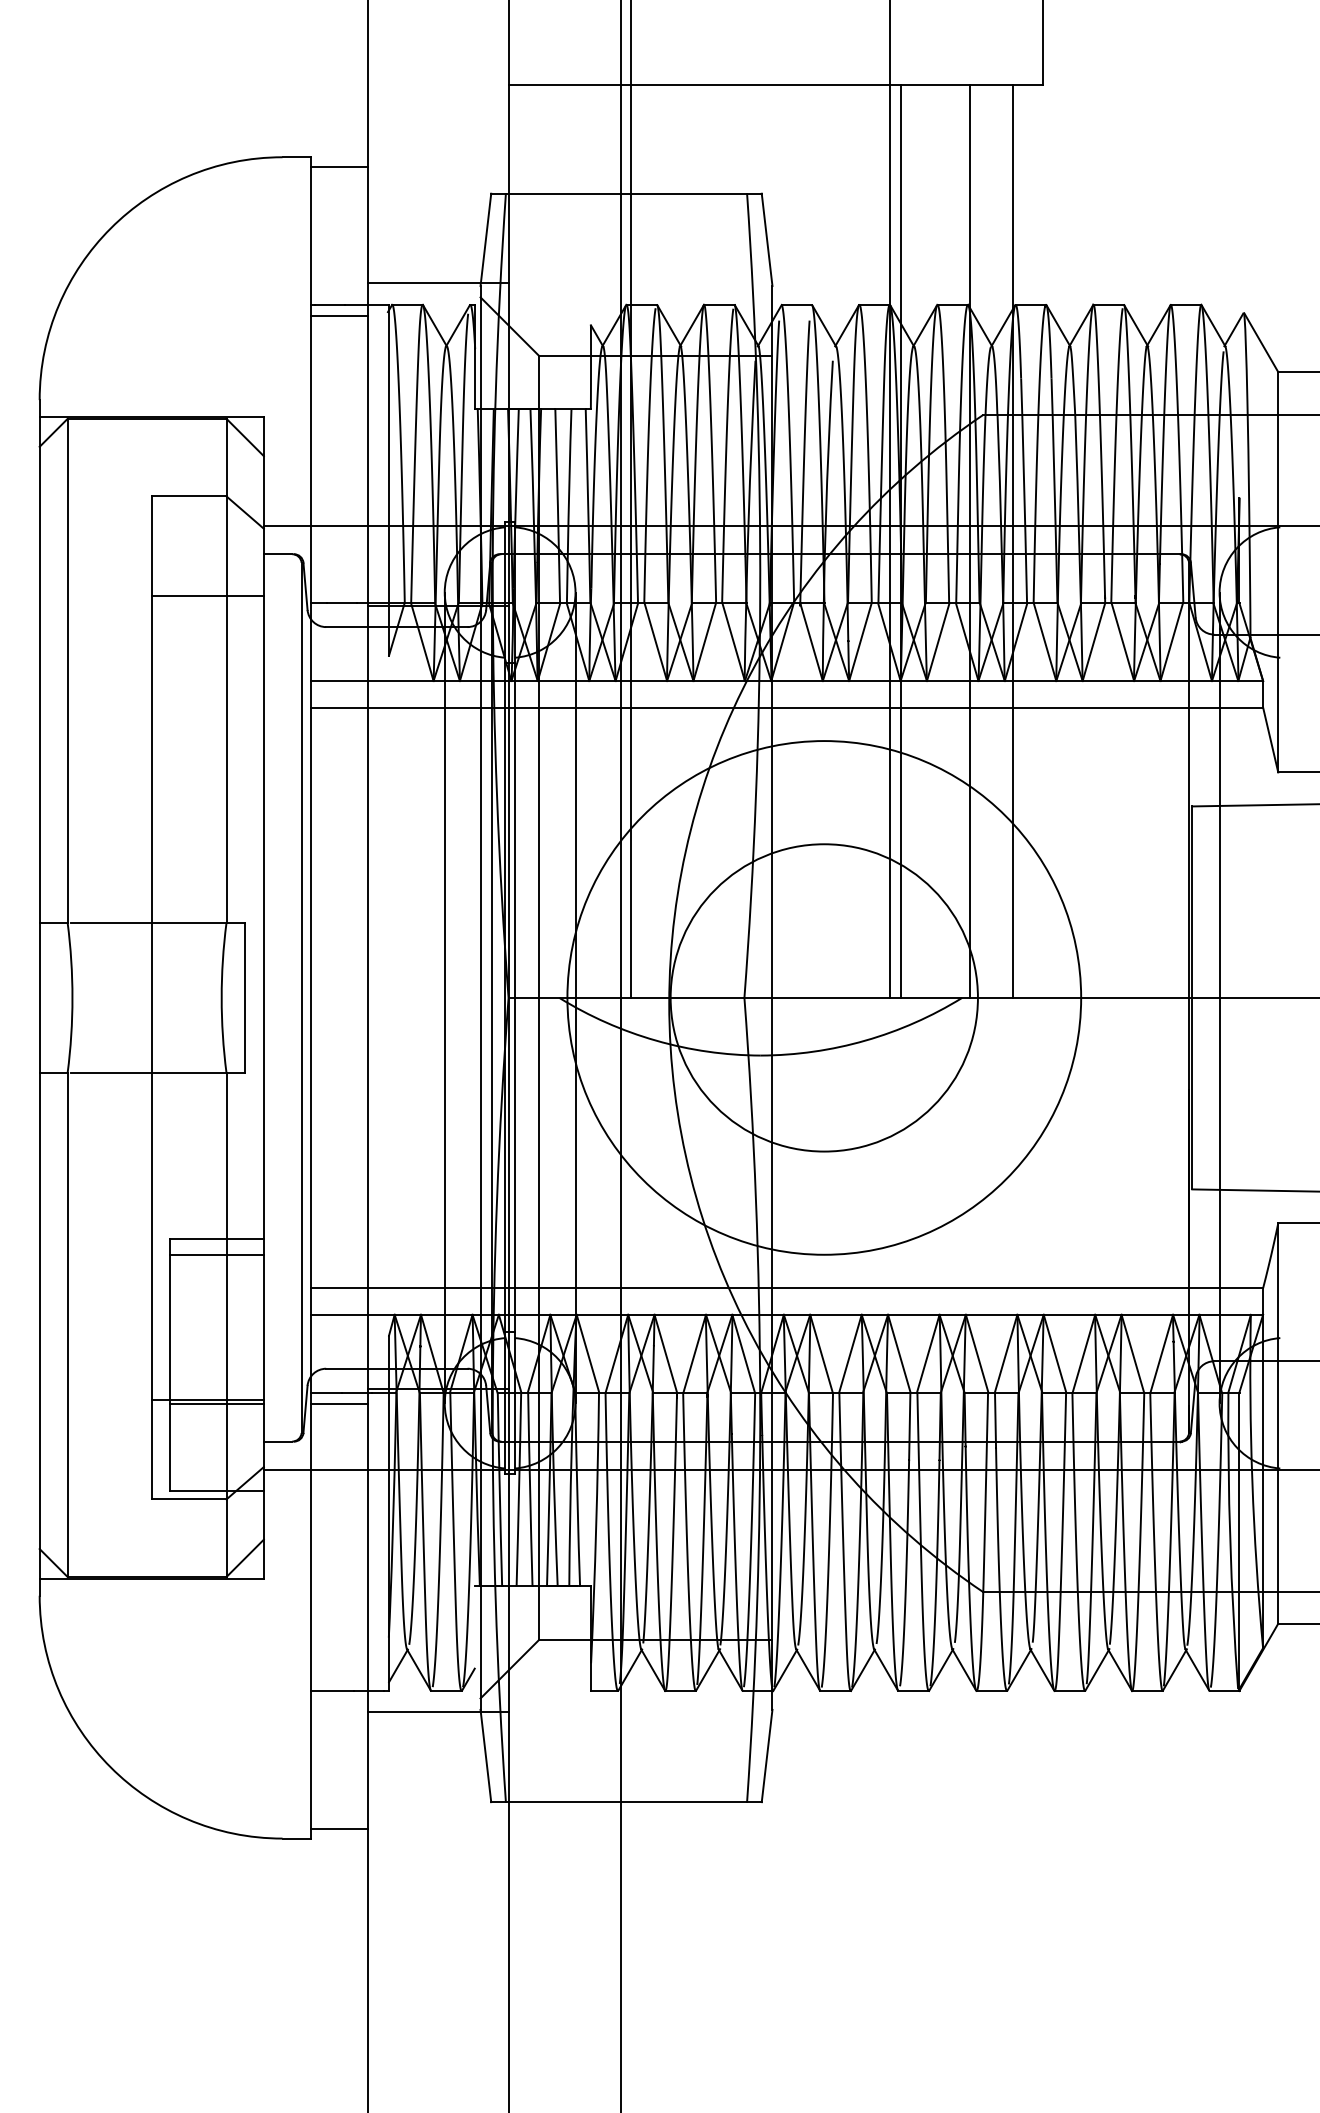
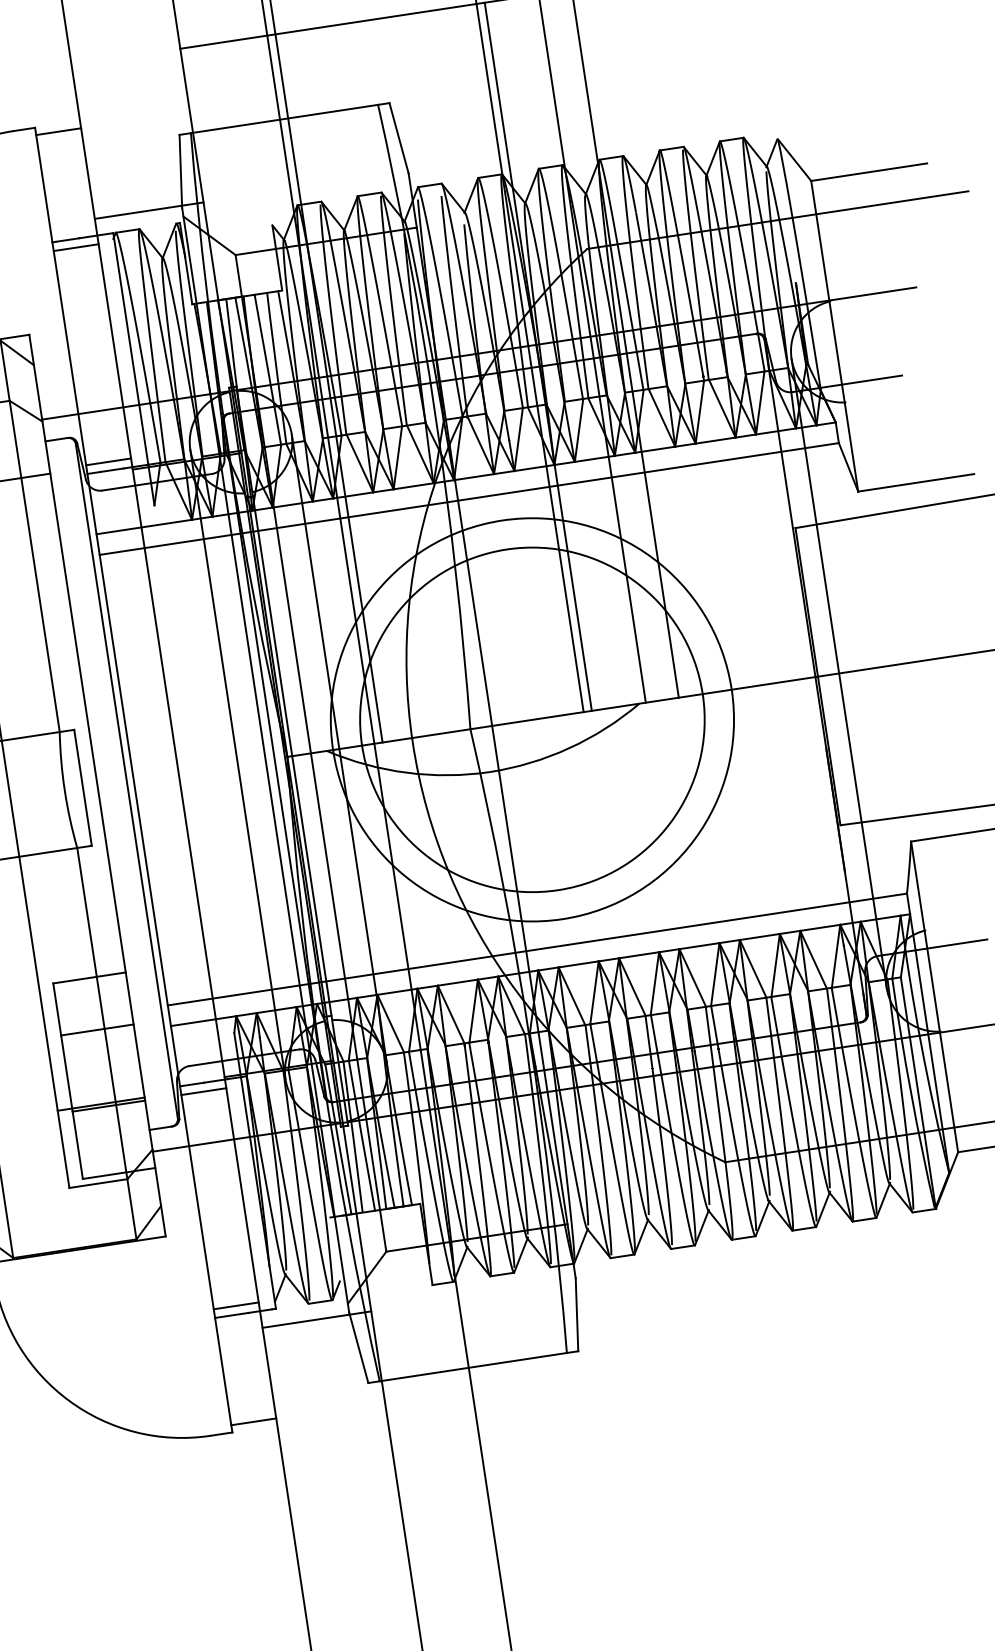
line: (339, 592) -> (108, 462), added
circle: (823, 997) -> (531, 719), size x1.43
line: (216, 1254) -> (96, 1029), moved
line: (339, 1679) -> (236, 1305), added

